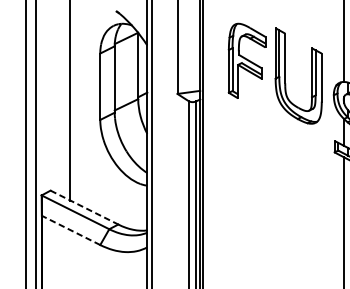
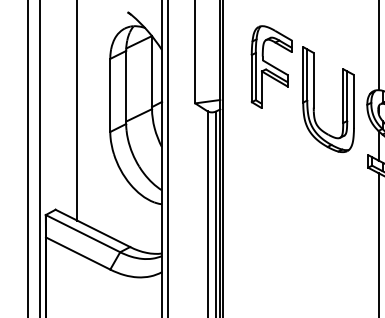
part: (285, 75) -> (314, 99), moved
line: (84, 207) -> (92, 228), dashed -> solid
line: (71, 230) -> (78, 253), dashed -> solid

